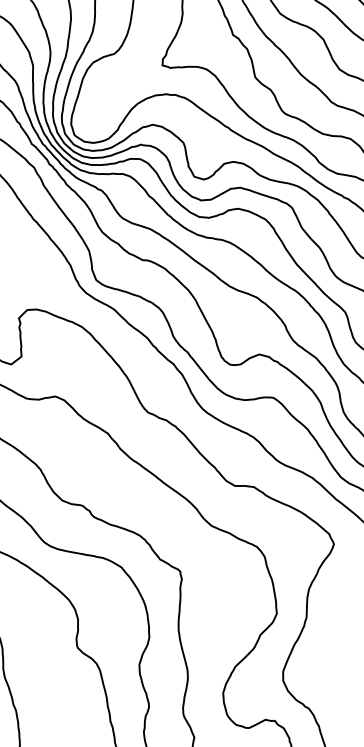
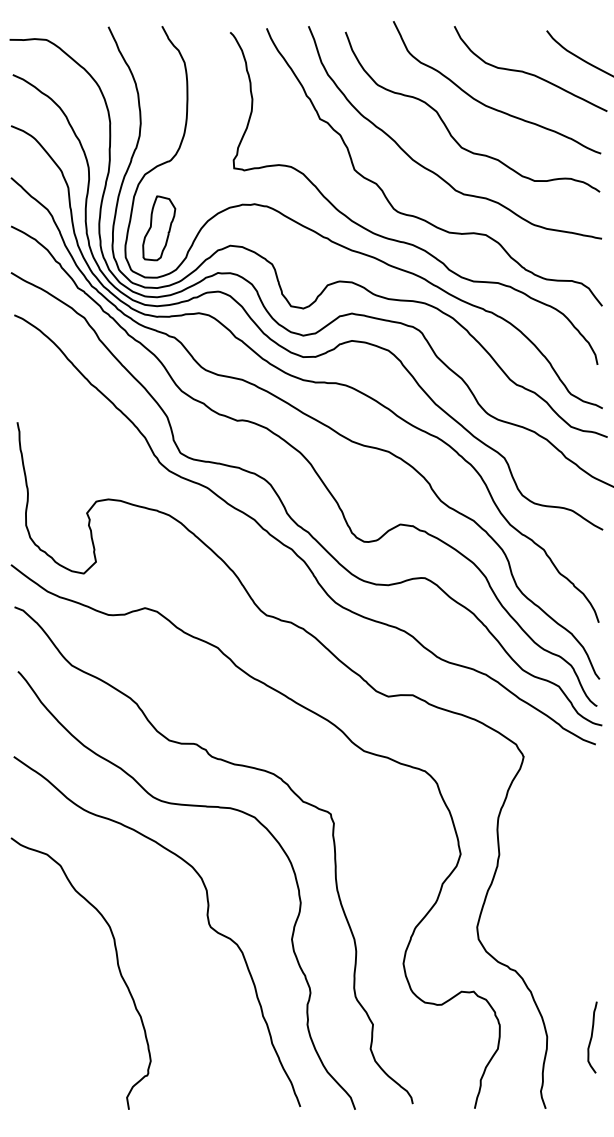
part: (99, 105) -> (159, 228), added

